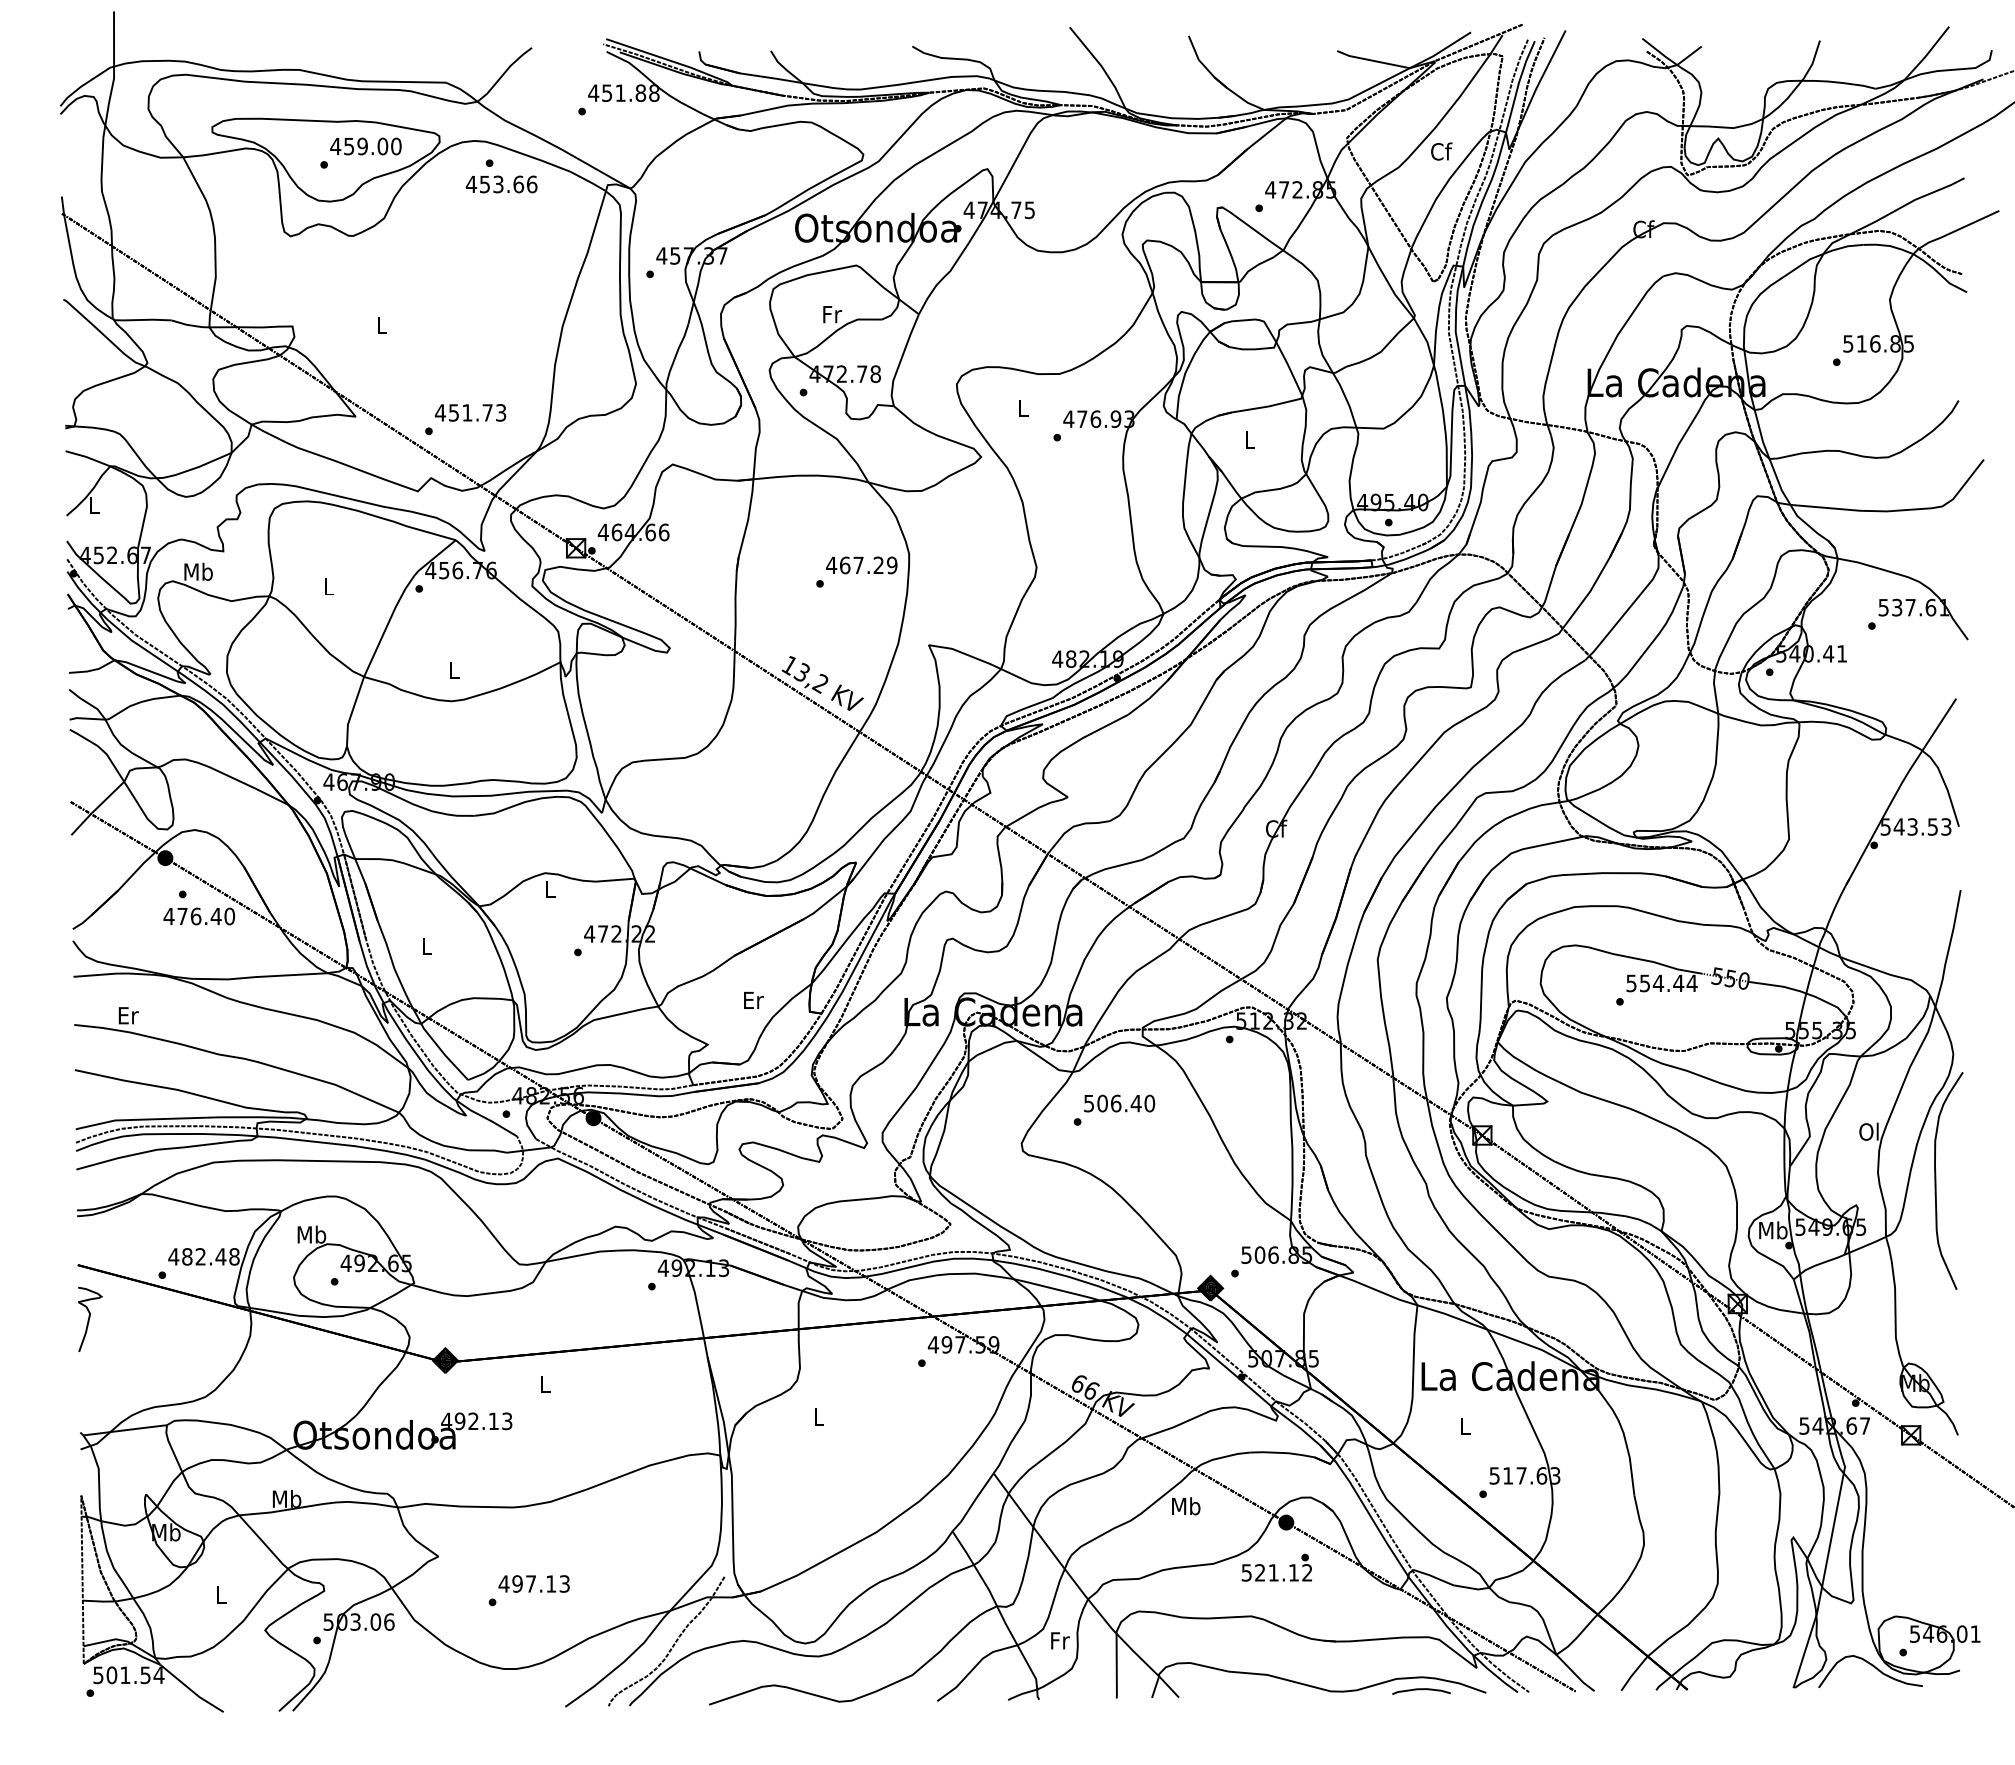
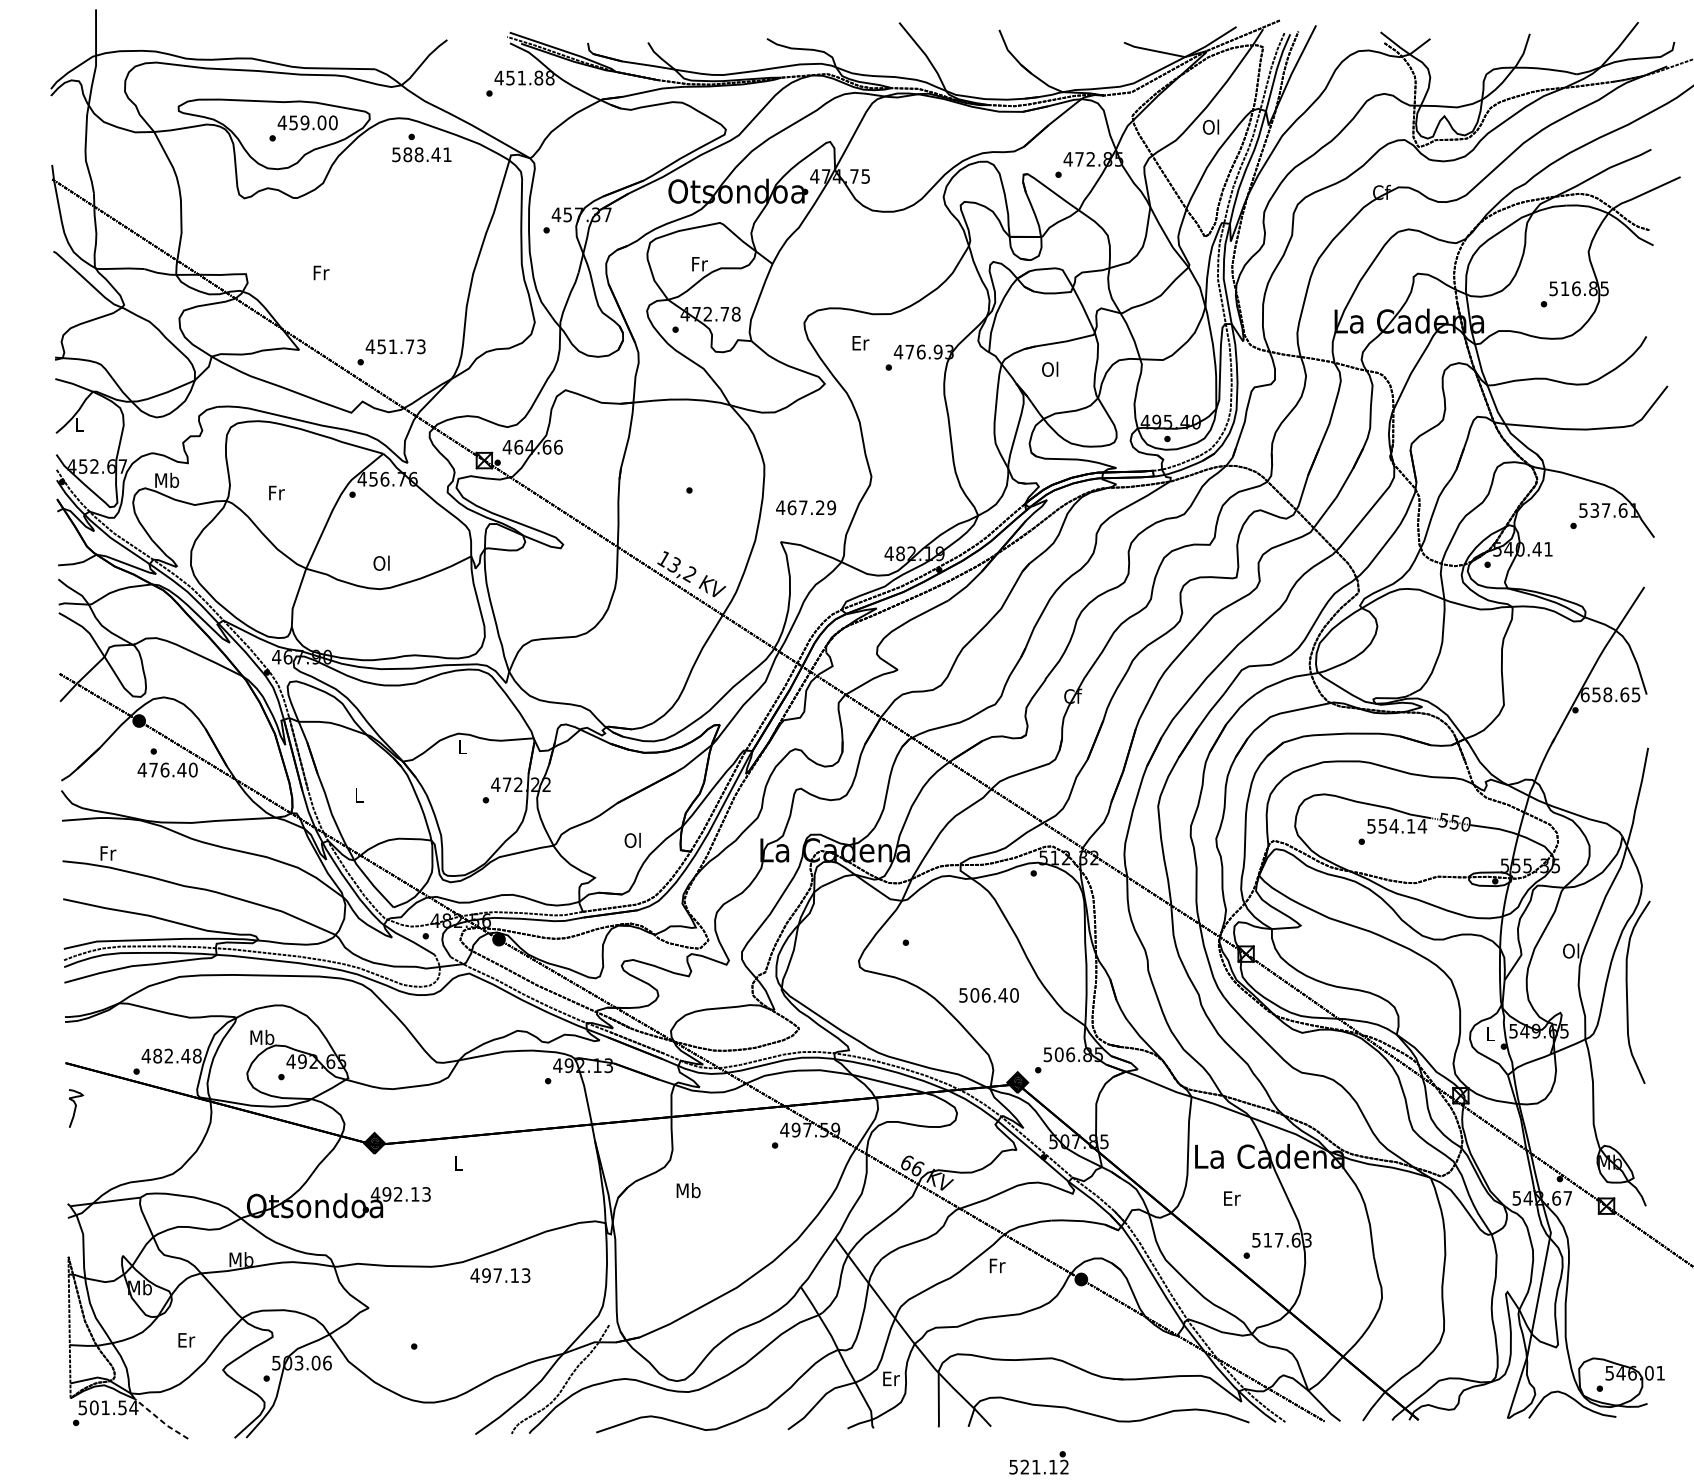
text: (1441, 151) -> (1211, 127), Cf -> Ol
text: (501, 184) -> (421, 154), 453.66 -> 588.41
text: (382, 324) -> (321, 272), L -> Fr
text: (1024, 408) -> (861, 343), L -> Er
text: (1248, 439) -> (1049, 369), L -> Ol
text: (861, 565) -> (805, 507), moved
text: (329, 586) -> (277, 492), L -> Fr
text: (453, 670) -> (381, 563), L -> Ol
text: (1915, 826) -> (1610, 694), 543.53 -> 658.65
text: (1678, 982) -> (1410, 825), 554.44 -> 554.14
text: (753, 1000) -> (633, 840), Er -> Ol
text: (128, 1015) -> (108, 853), Er -> Fr
text: (1119, 1103) -> (989, 995), moved
text: (1773, 1230) -> (1490, 1033), Mb -> L
part: (90, 1318) -> (76, 1107), size x0.7
text: (819, 1416) -> (688, 1190), L -> Mb
text: (1465, 1425) -> (1231, 1197), L -> Er
text: (1186, 1506) -> (997, 1265), Mb -> Fr
text: (1276, 1567) -> (1038, 1462), moved
text: (533, 1583) -> (499, 1275), moved
text: (221, 1594) -> (186, 1339), L -> Er
text: (1060, 1640) -> (891, 1378), Fr -> Er
line: (191, 1690) -> (161, 1420), solid -> dashed
curve: (1421, 1690) -> (1194, 1420), removed

